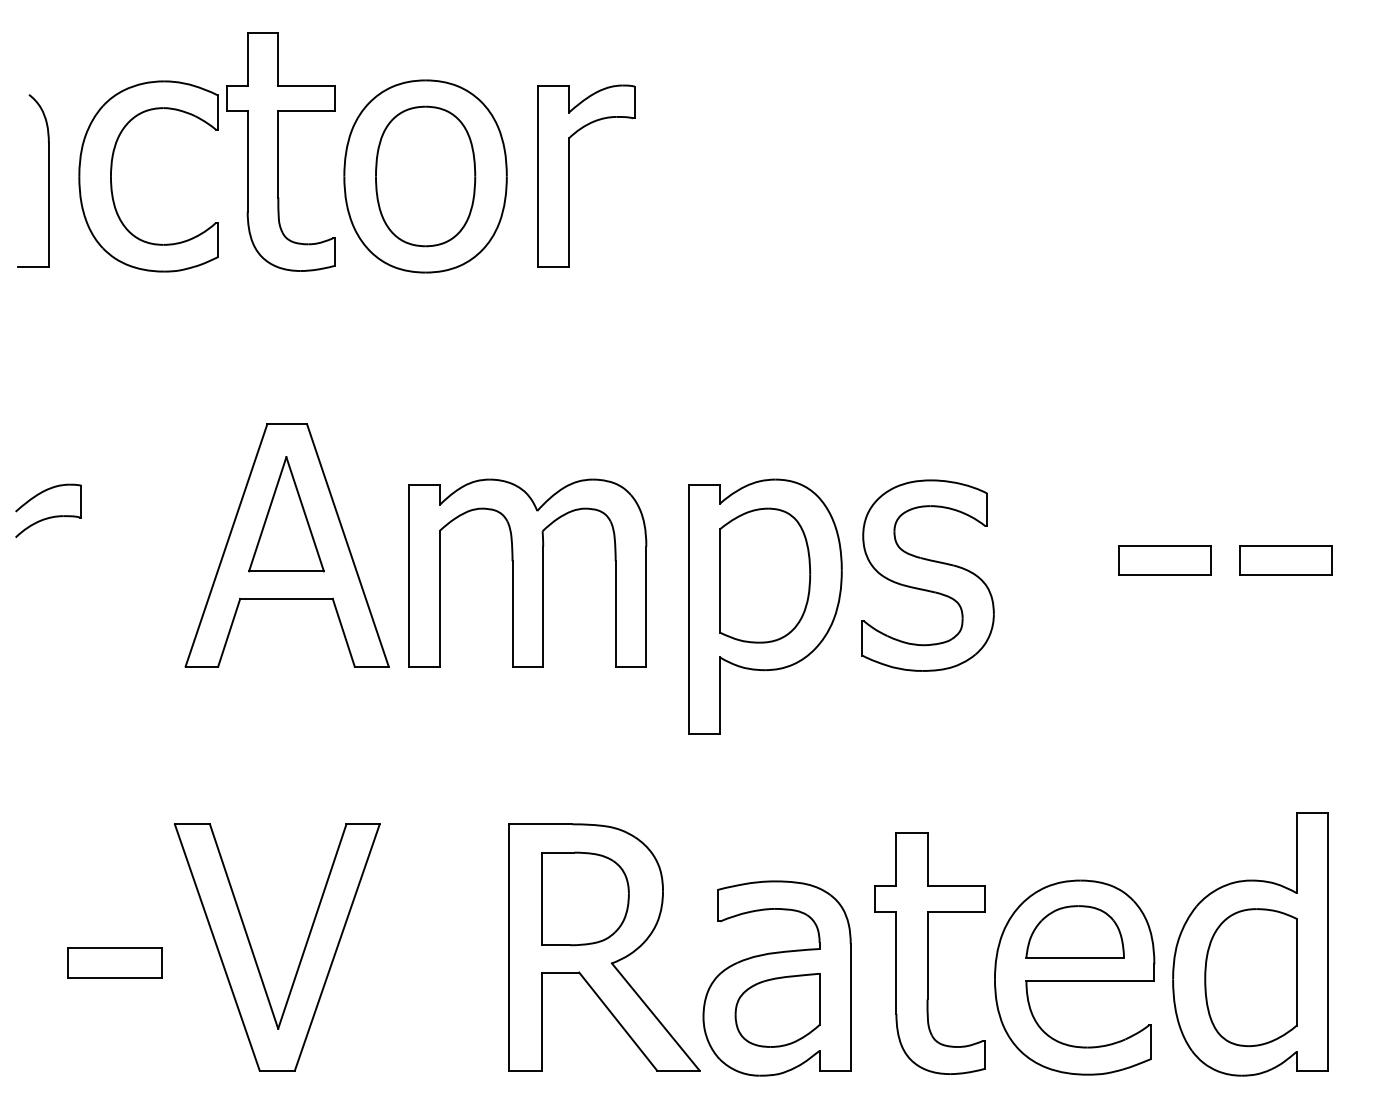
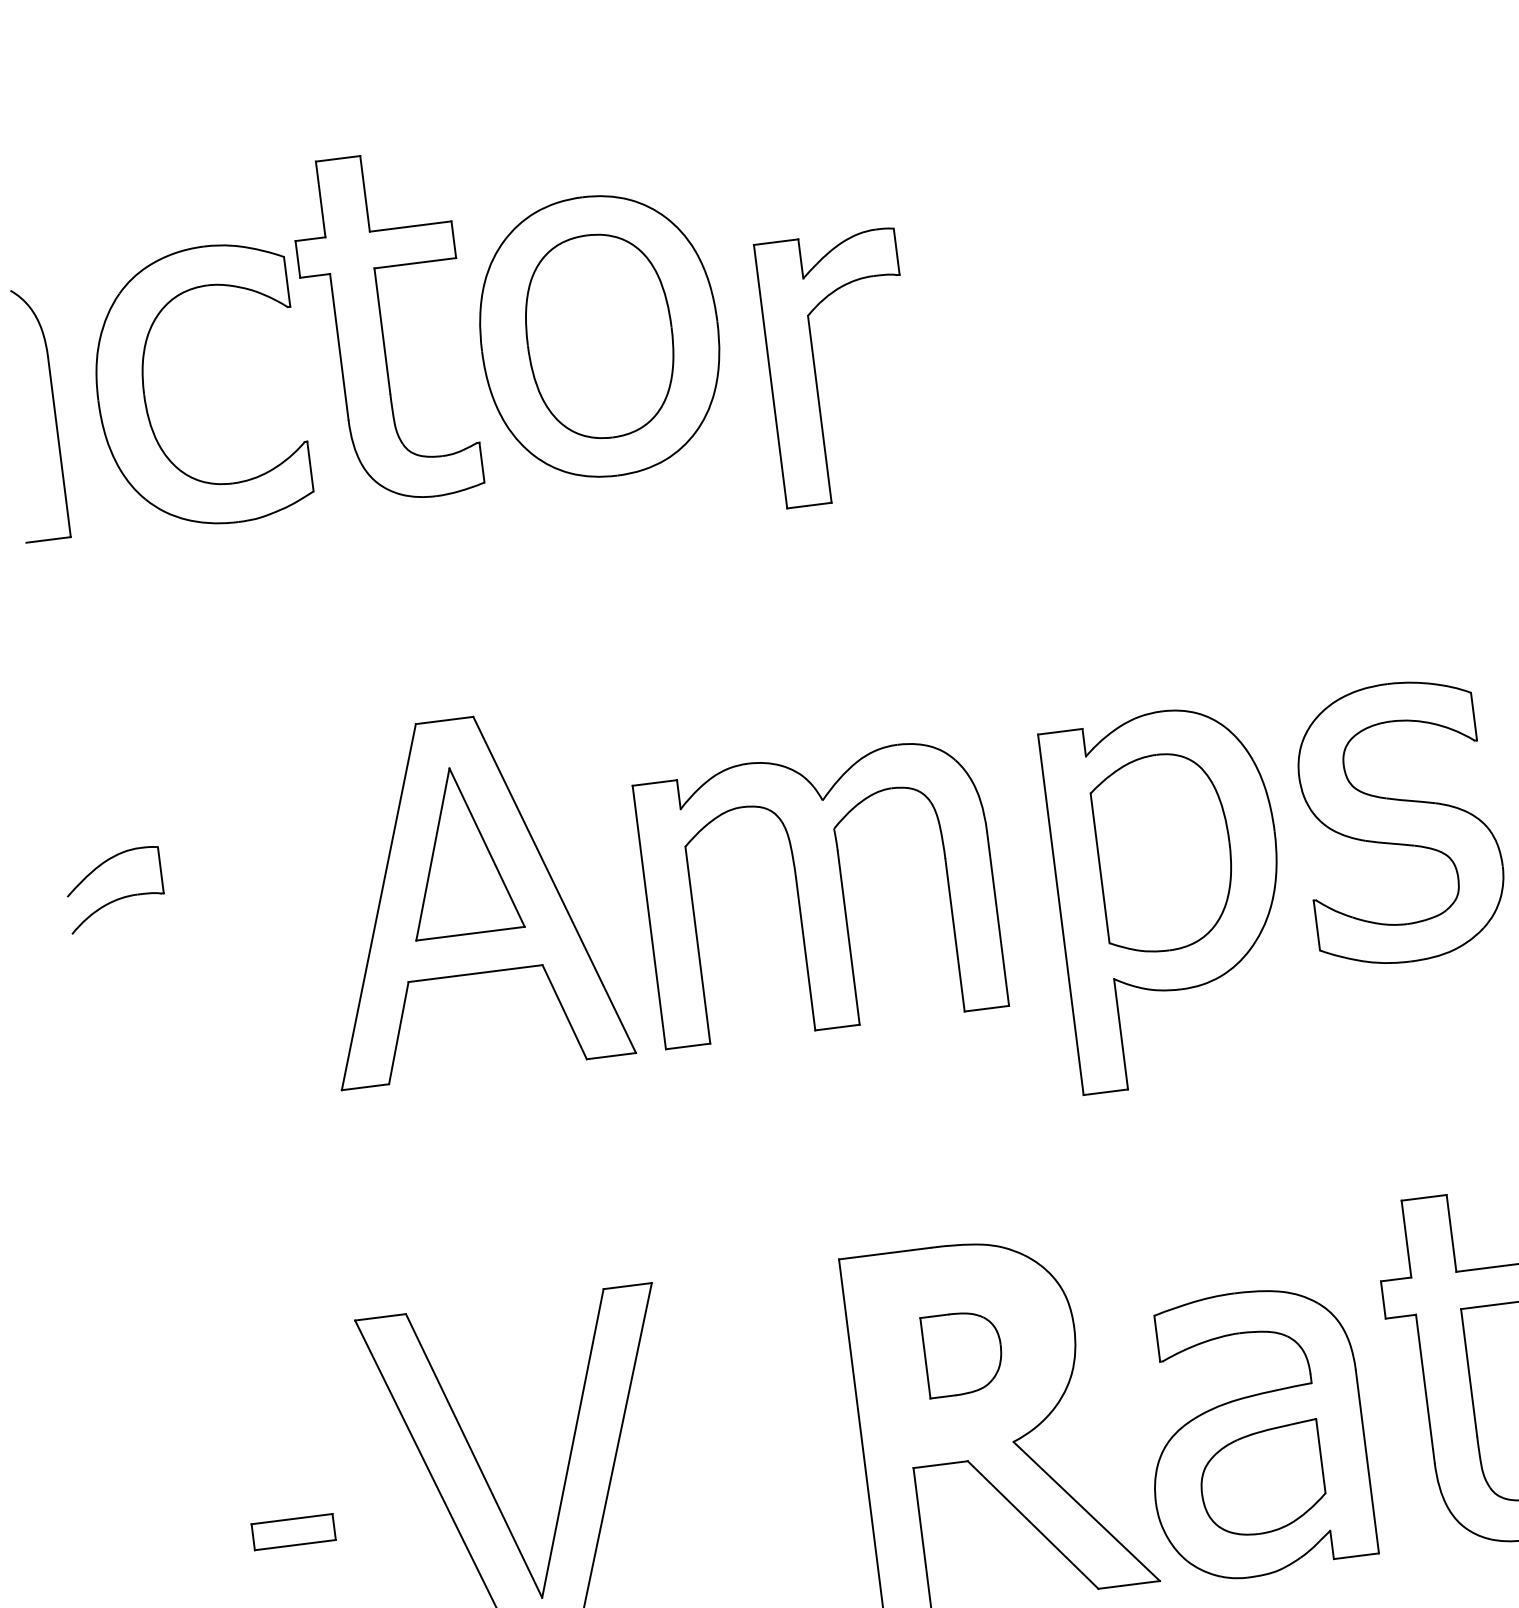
part: (569, 175) -> (815, 369), moved
part: (585, 898) -> (963, 1352), size x0.6
part: (114, 962) -> (292, 1531), size x0.6

